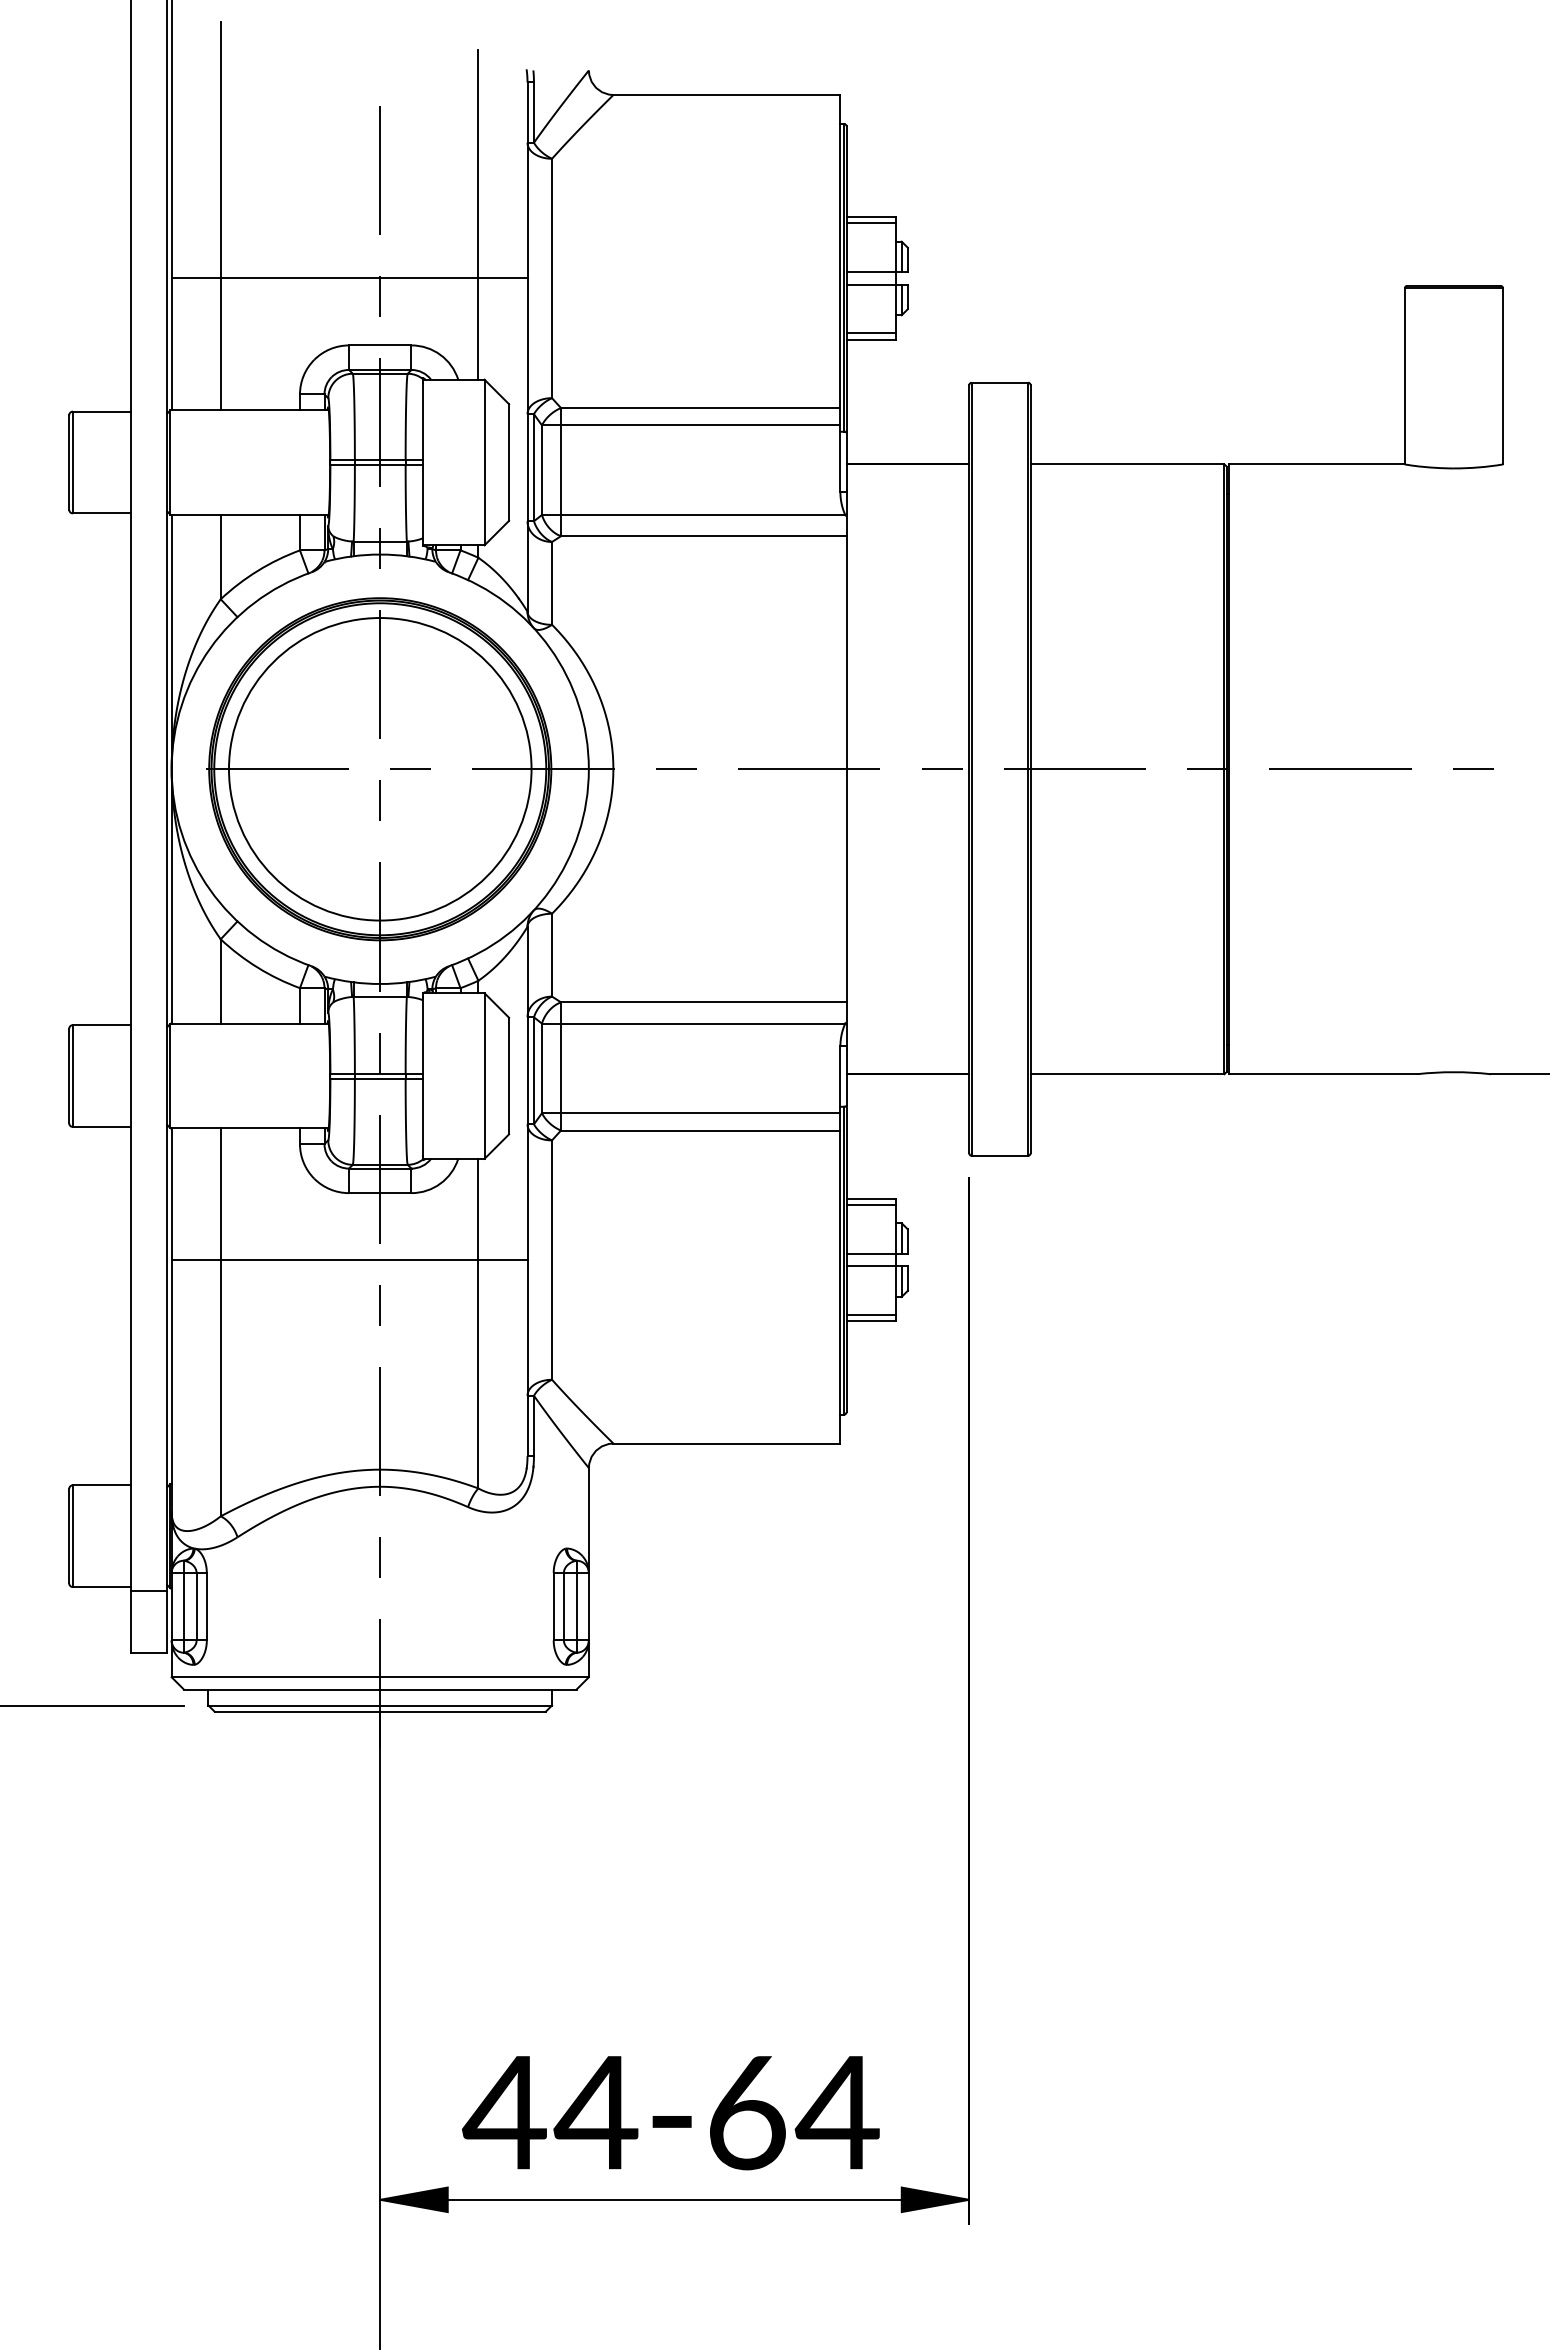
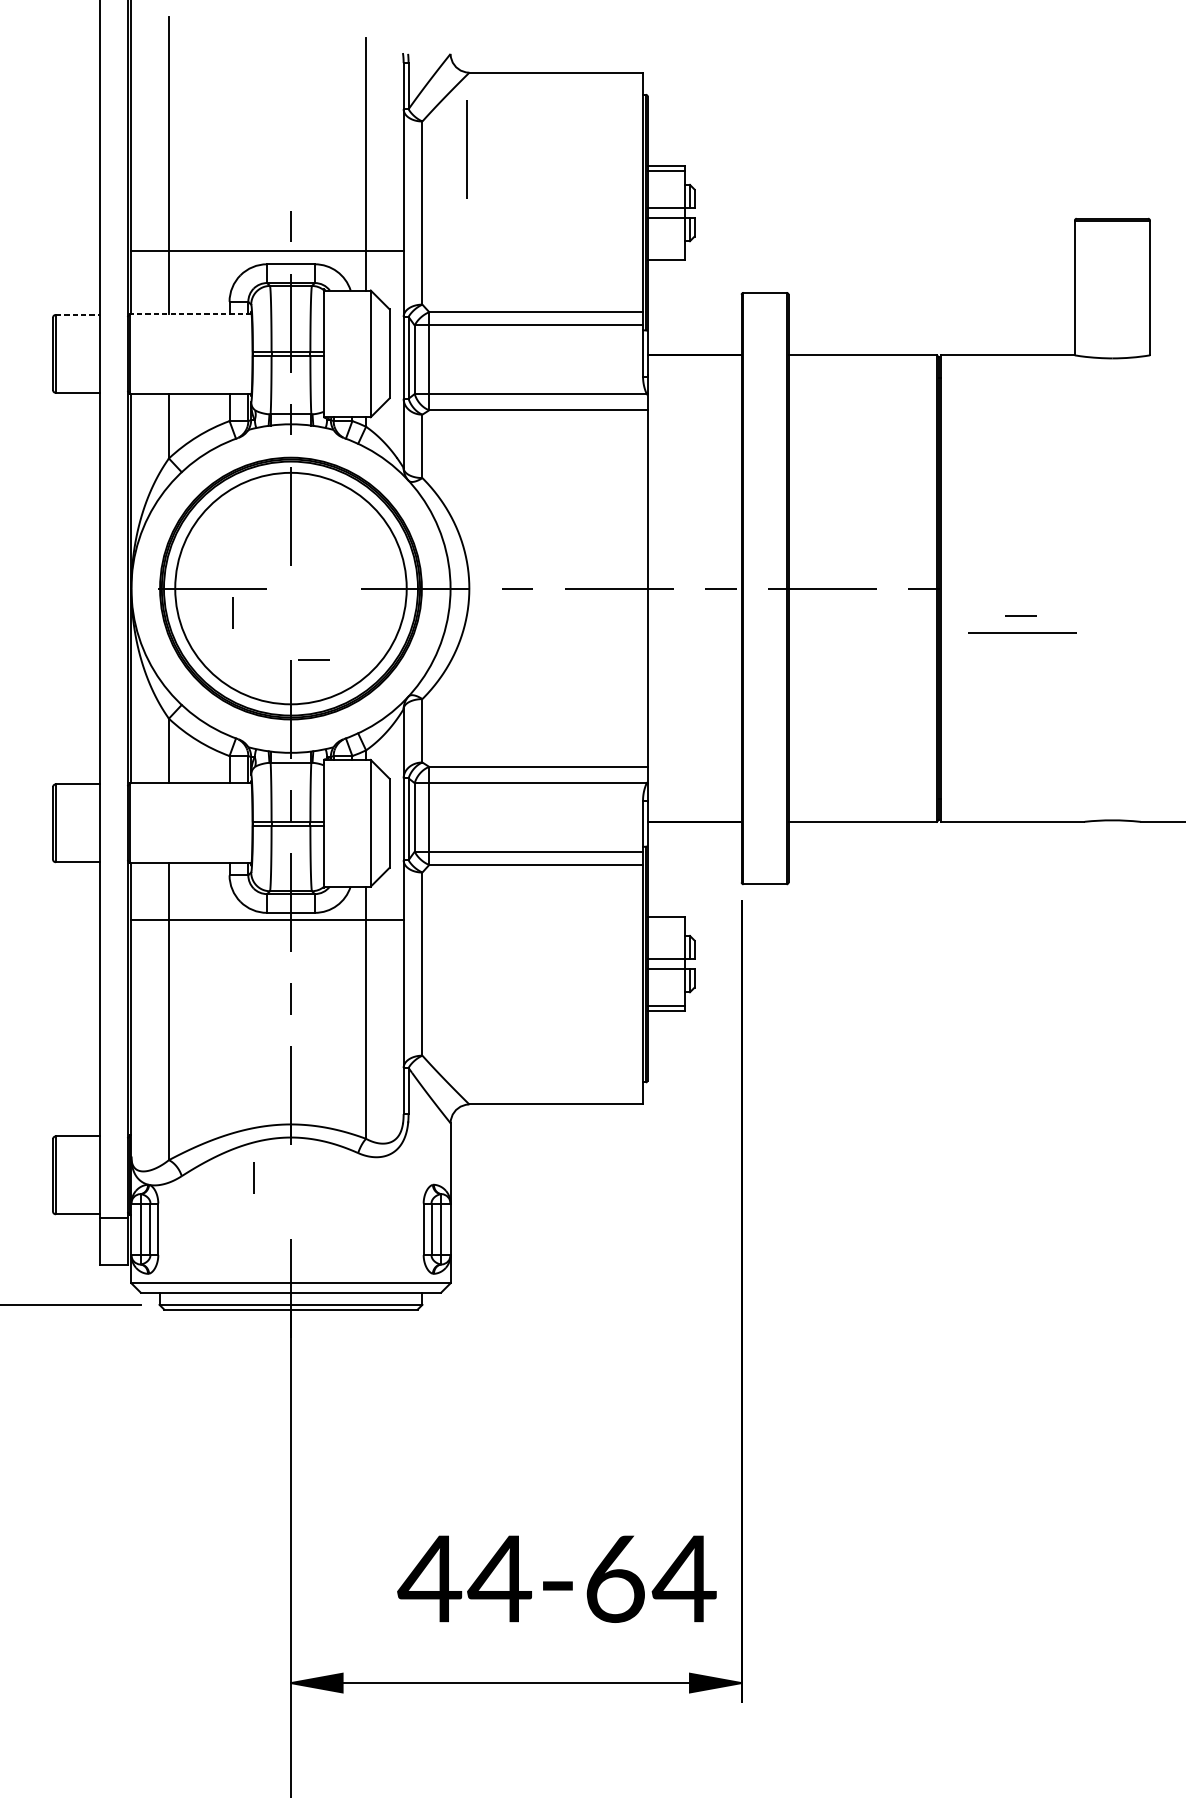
line: (379, 170) -> (466, 149), moved
line: (349, 278) -> (267, 251), moved
line: (870, 333) -> (666, 255), removed
line: (249, 410) -> (190, 314), solid -> dashed
line: (101, 411) -> (77, 314), solid -> dashed
line: (410, 768) -> (314, 659), moved
line: (1340, 768) -> (1022, 632), moved
line: (1473, 768) -> (1021, 615), moved
line: (379, 800) -> (232, 612), moved
line: (870, 1205) -> (666, 922), removed
line: (349, 1260) -> (267, 920), moved
line: (379, 1557) -> (253, 1177), moved
text: (670, 2113) -> (556, 1579), moved

